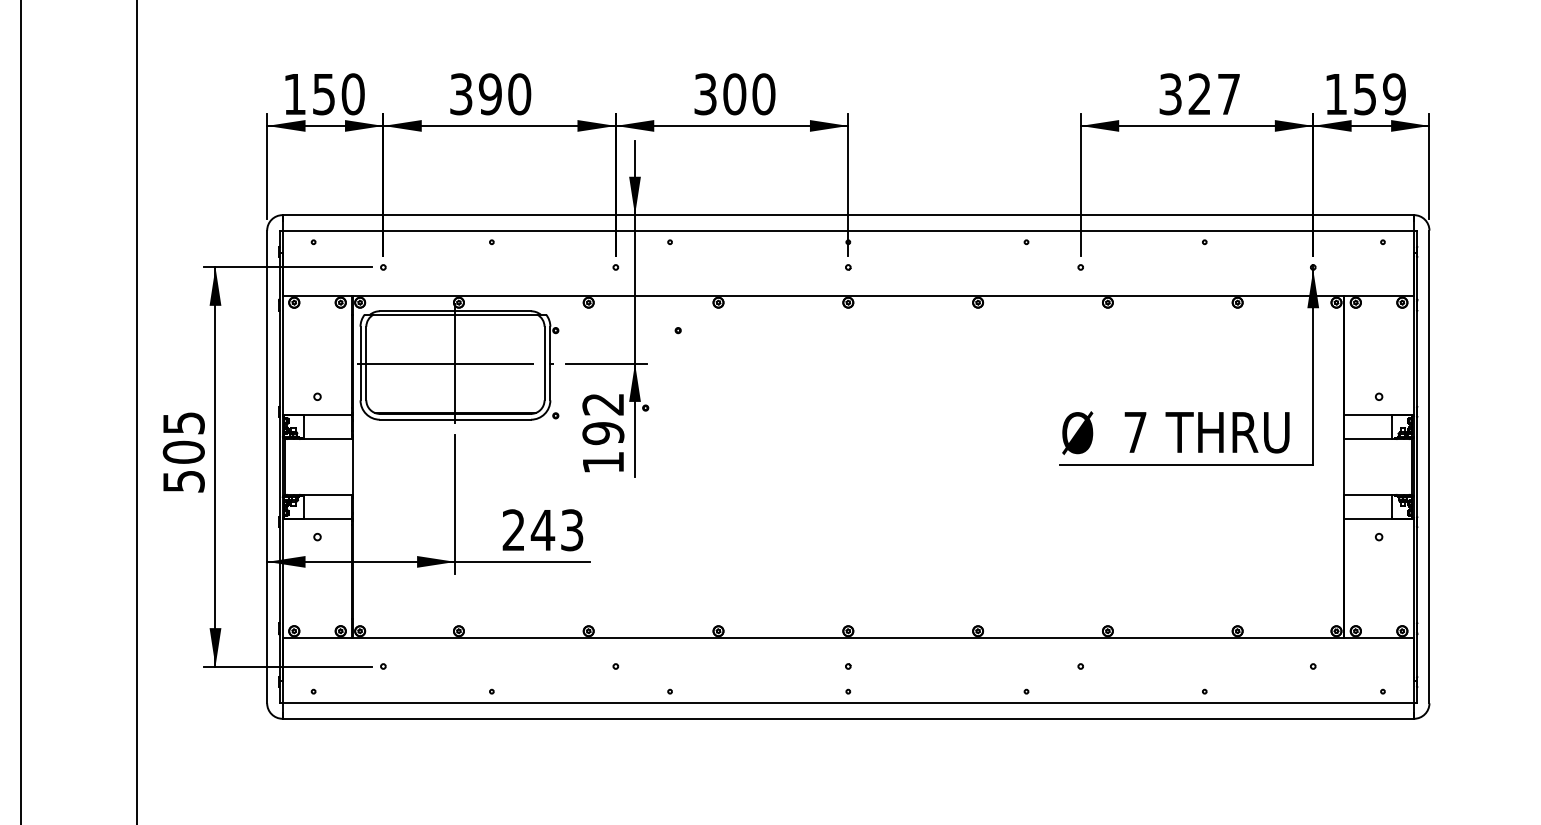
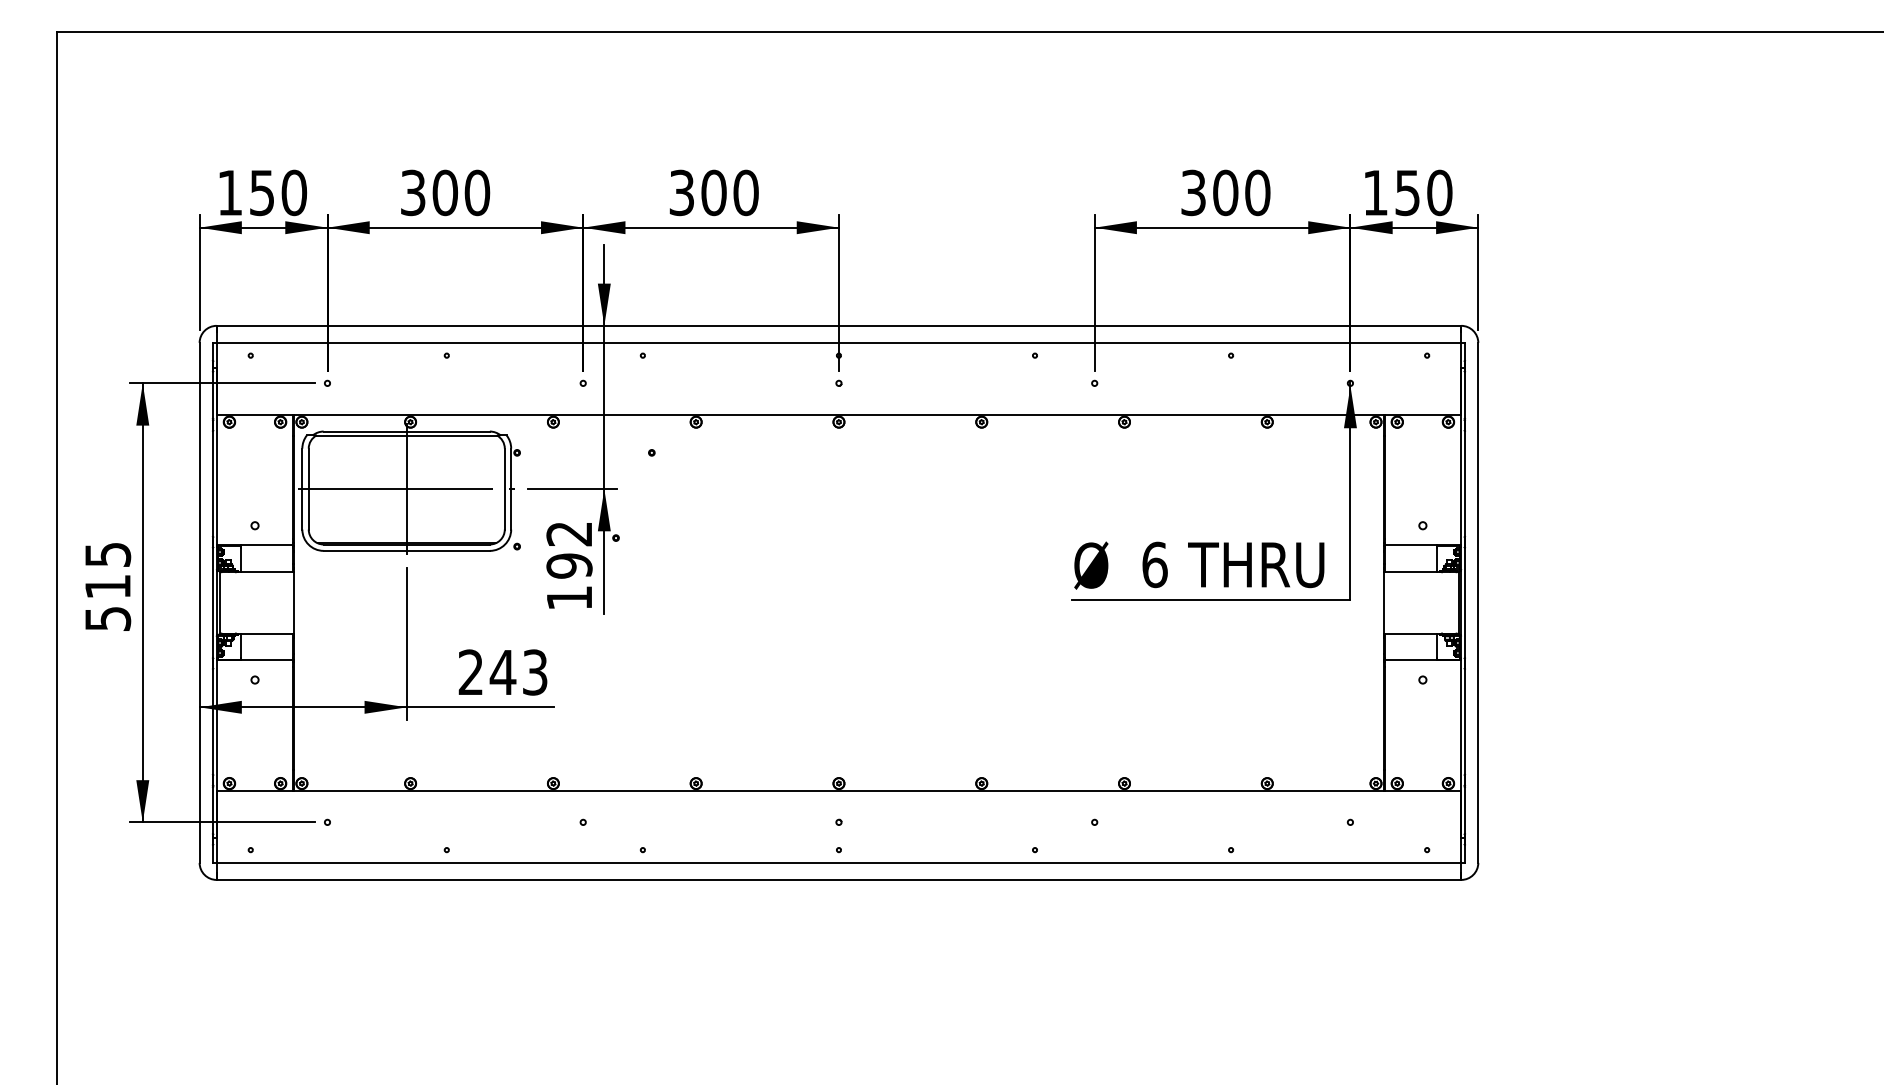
text: (490, 93) -> (445, 192), 390 -> 300
text: (1214, 93) -> (1241, 192), 327 -> 300
text: (1394, 93) -> (1439, 192), 159 -> 150
text: (1135, 432) -> (1154, 564), 7 -> 6
text: (183, 452) -> (107, 586), 505 -> 515

